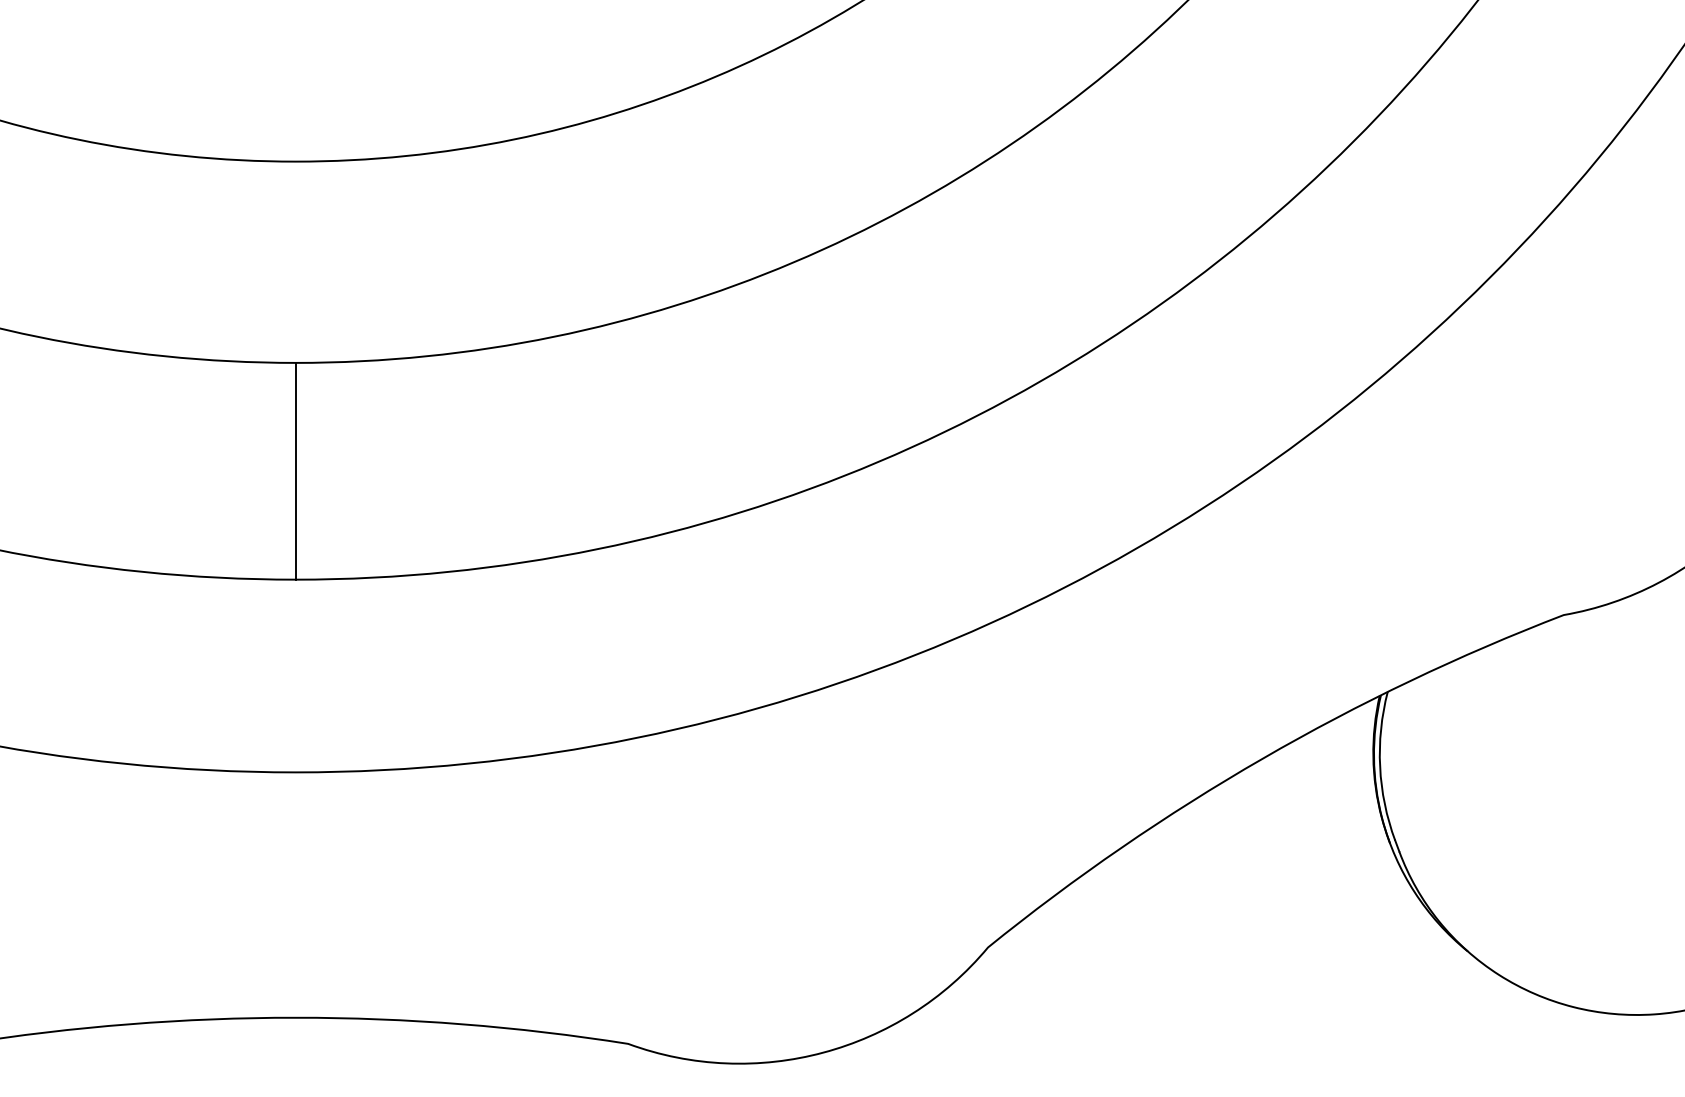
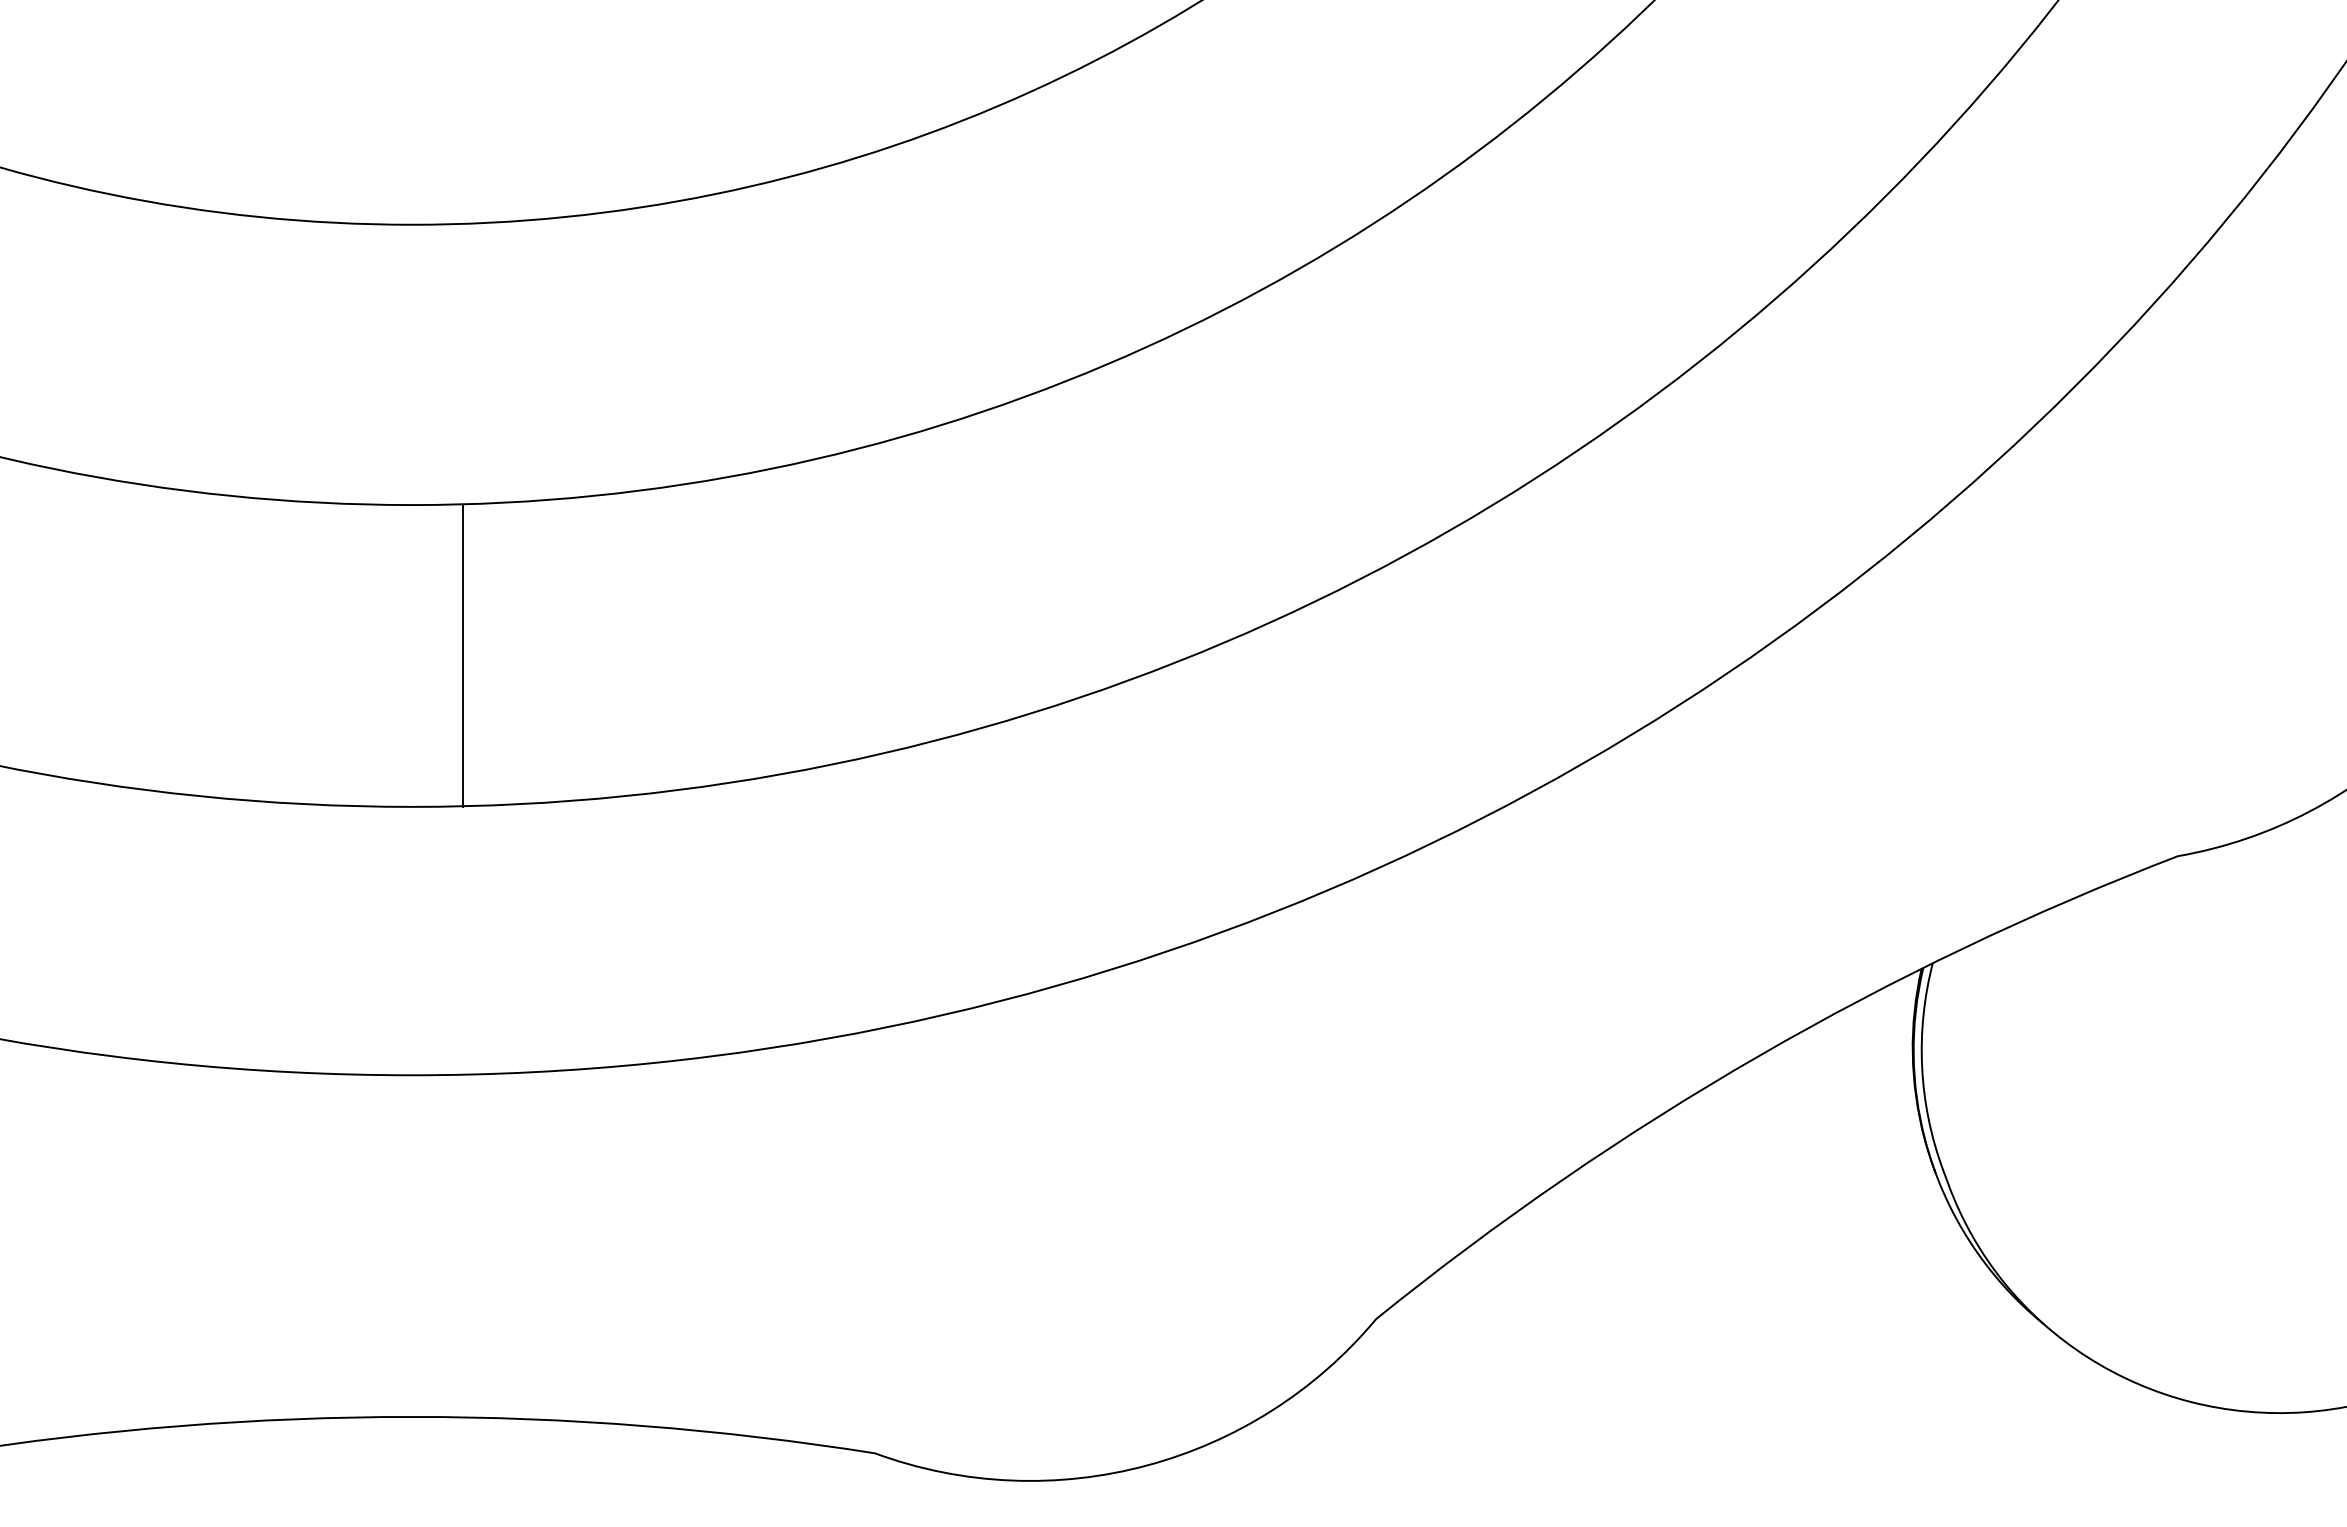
line: (296, 470) -> (463, 655), moved

